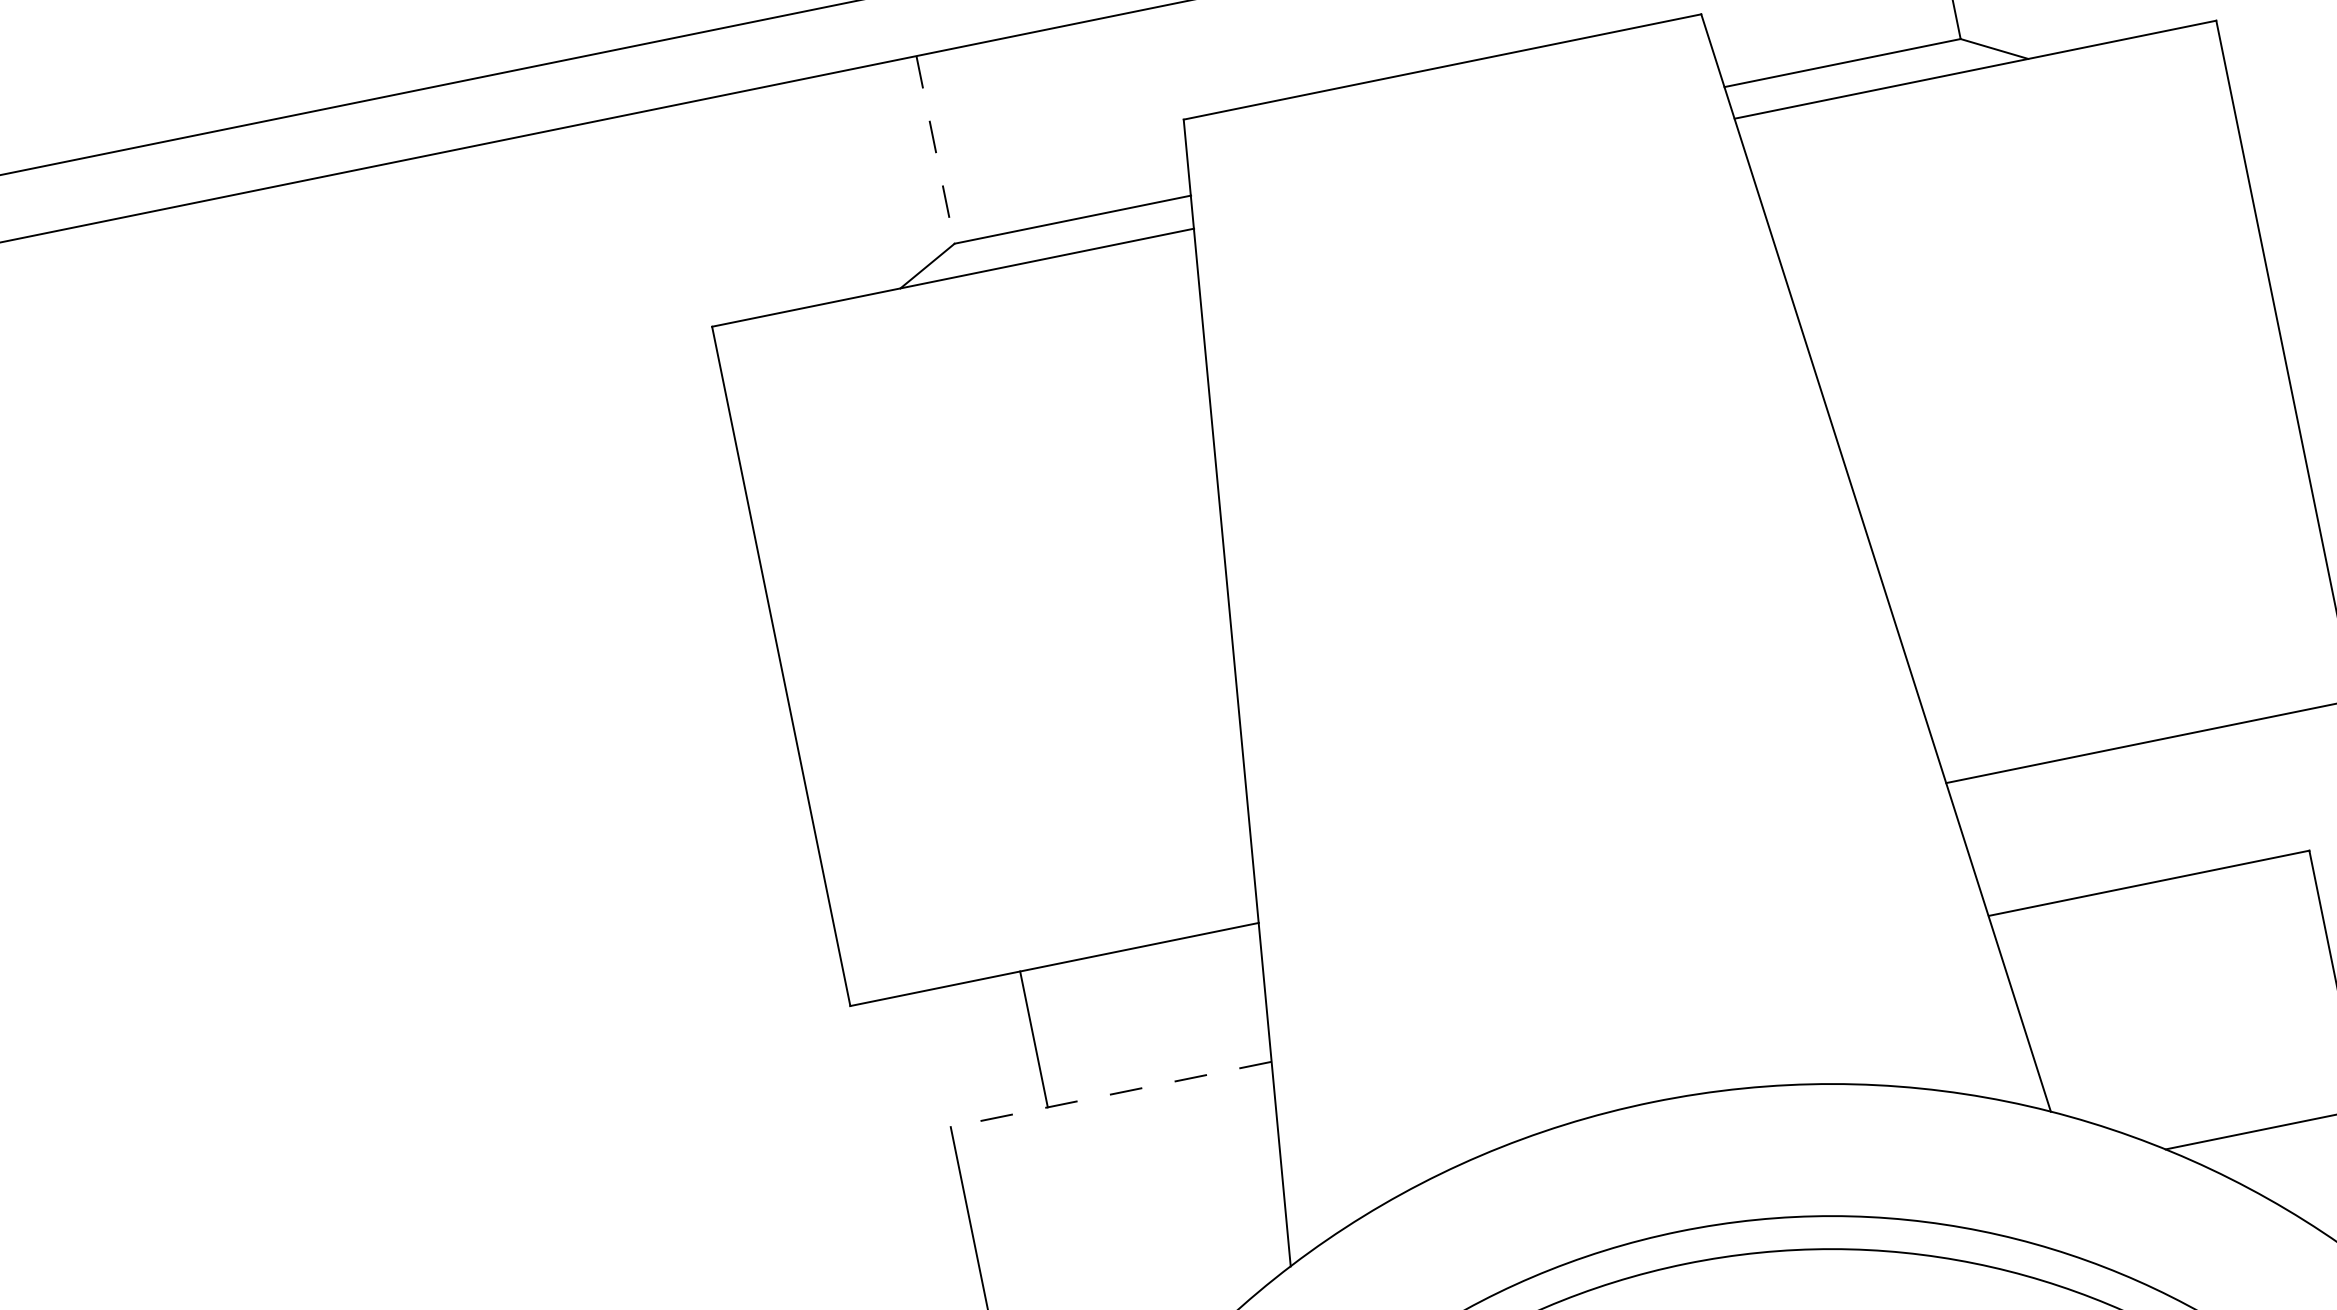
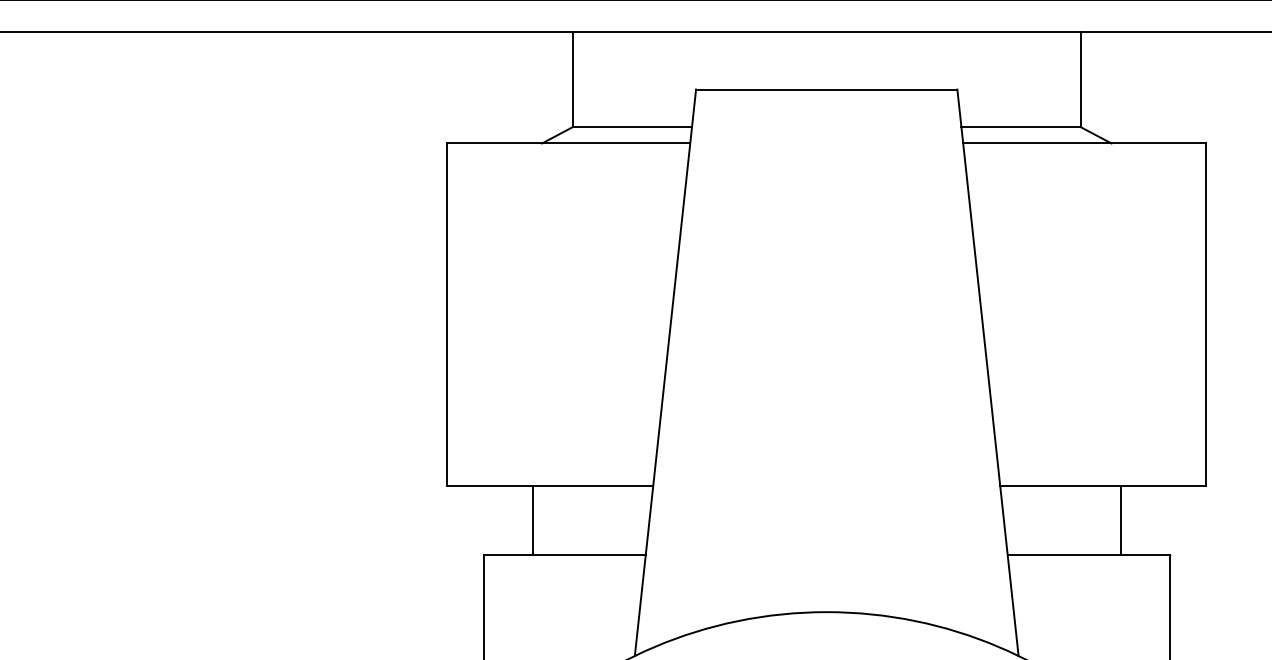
line: (935, 151) -> (572, 80), dashed -> solid
line: (2198, 802) -> (1120, 520), added
line: (1110, 1095) -> (564, 555), dashed -> solid

